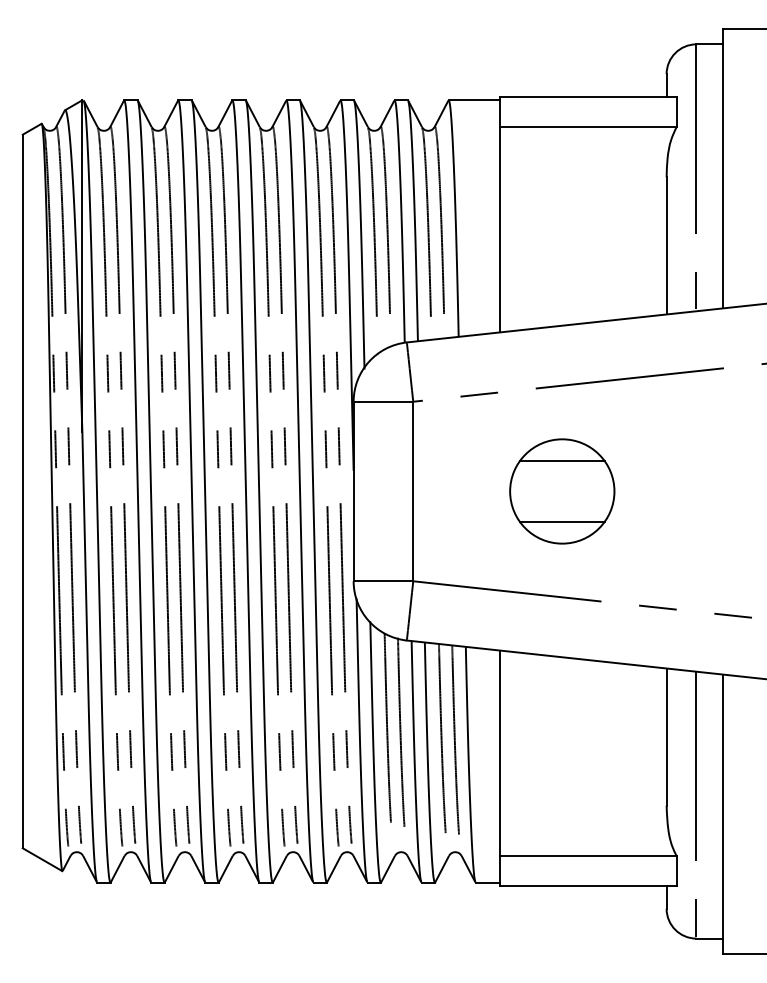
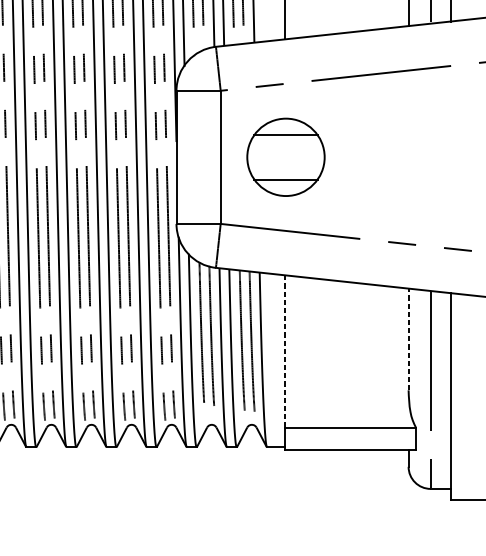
part: (562, 491) -> (286, 157), moved
line: (666, 737) -> (408, 339), solid -> dashed
line: (499, 753) -> (284, 351), solid -> dashed

